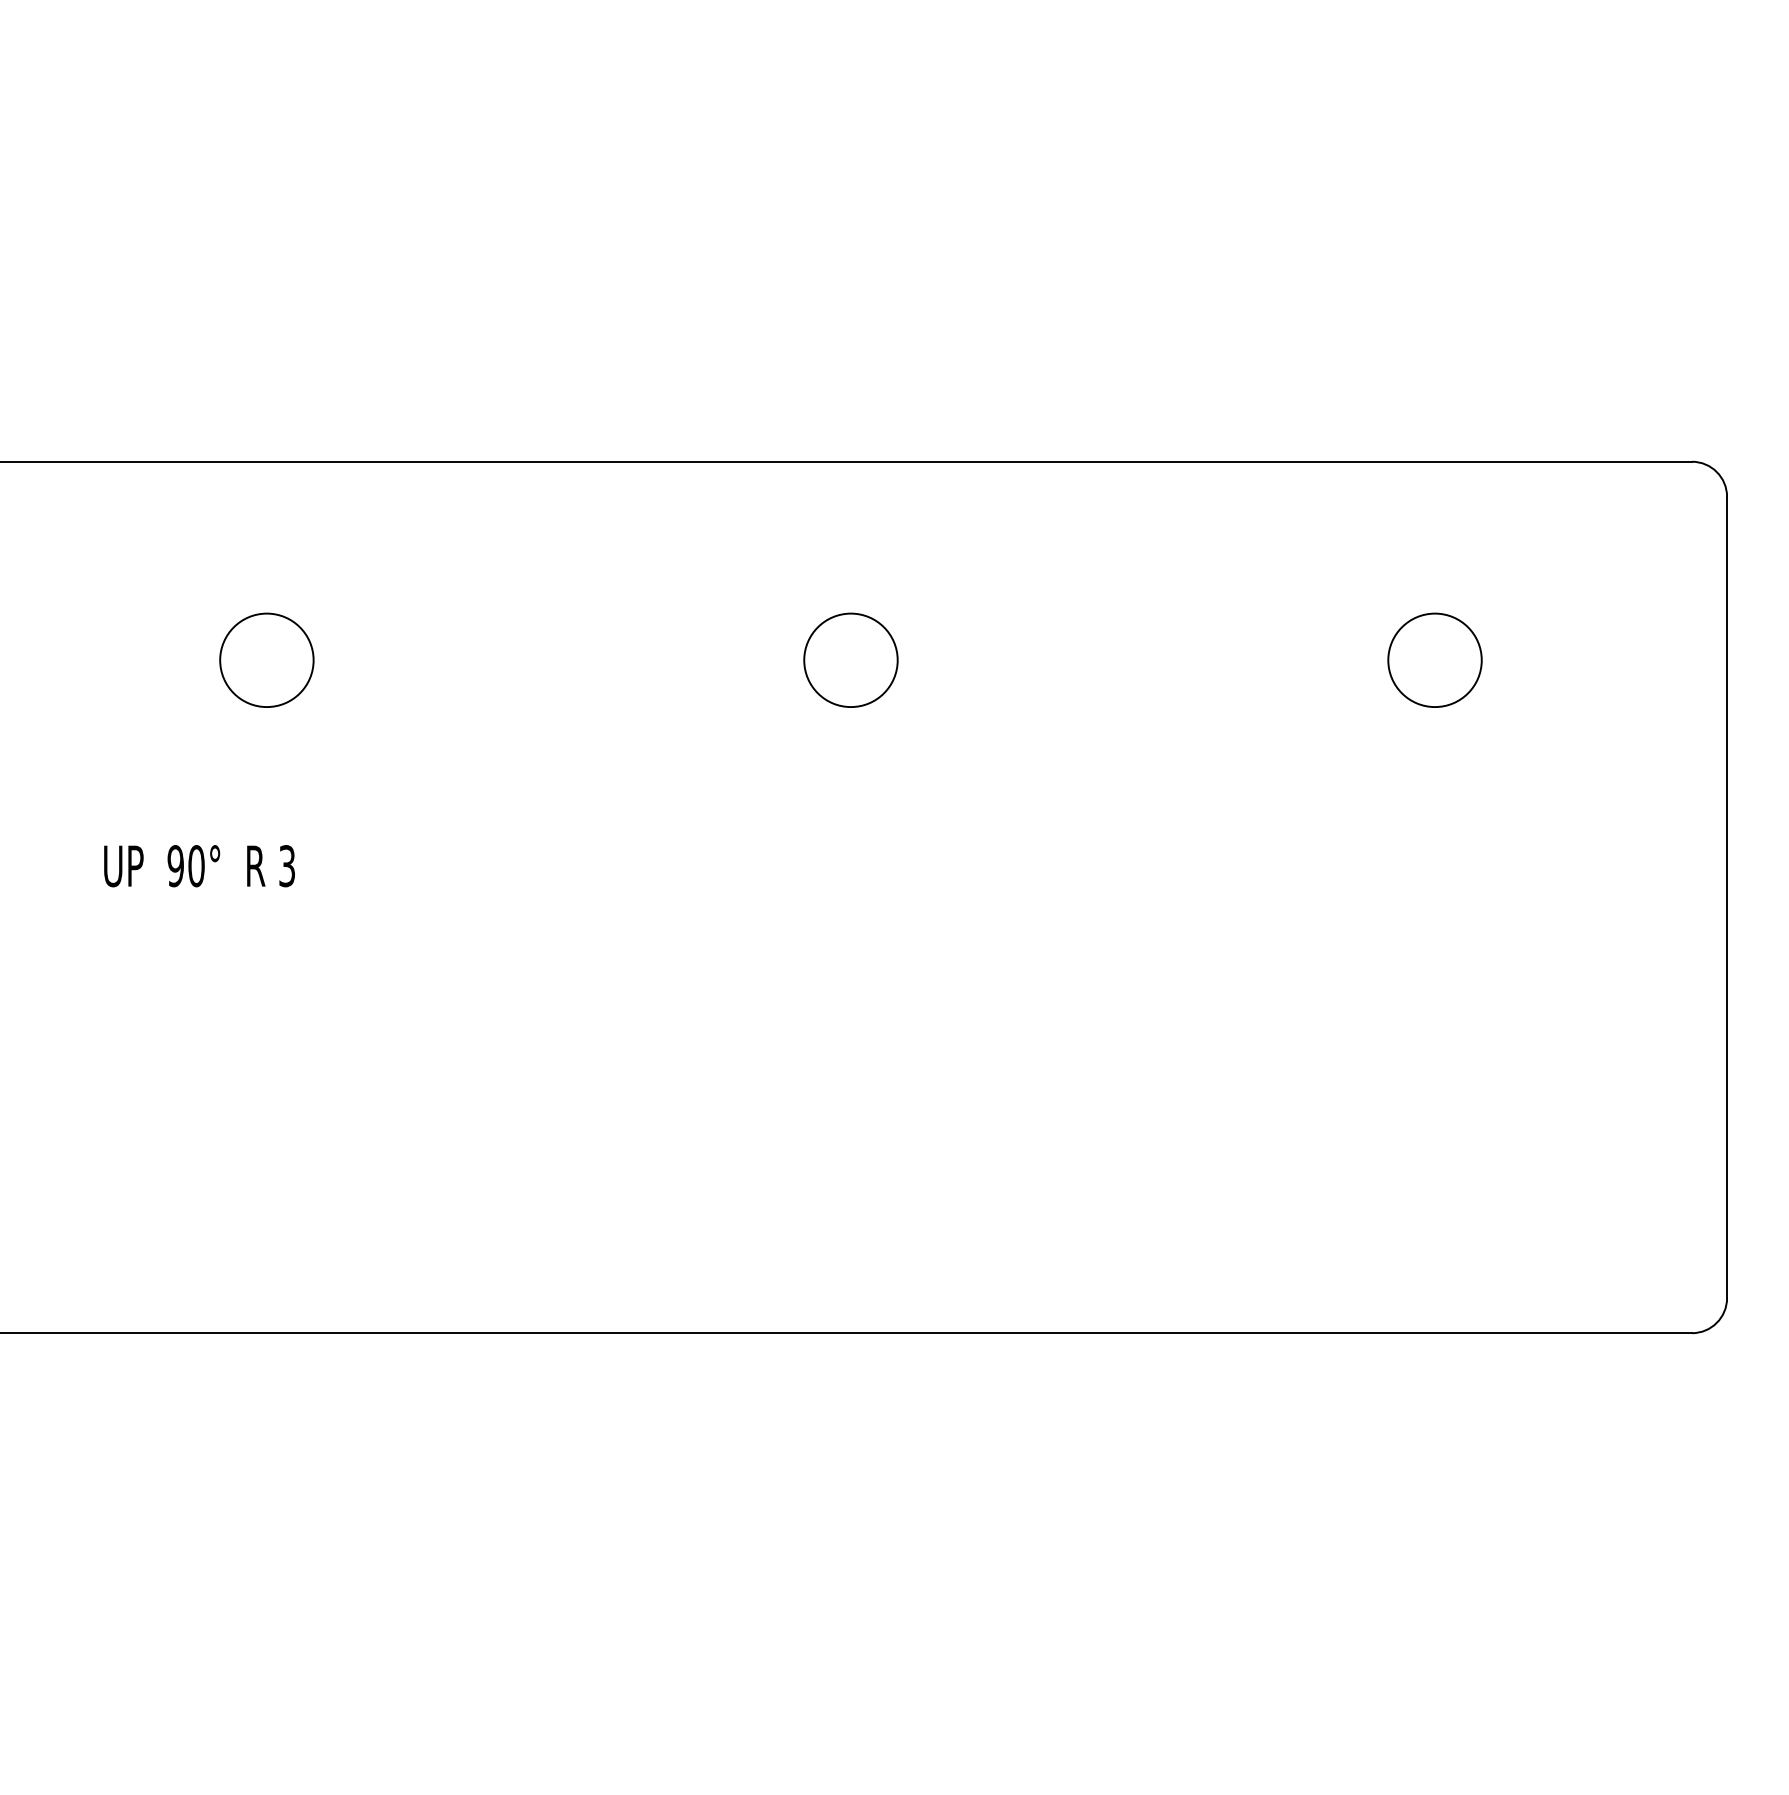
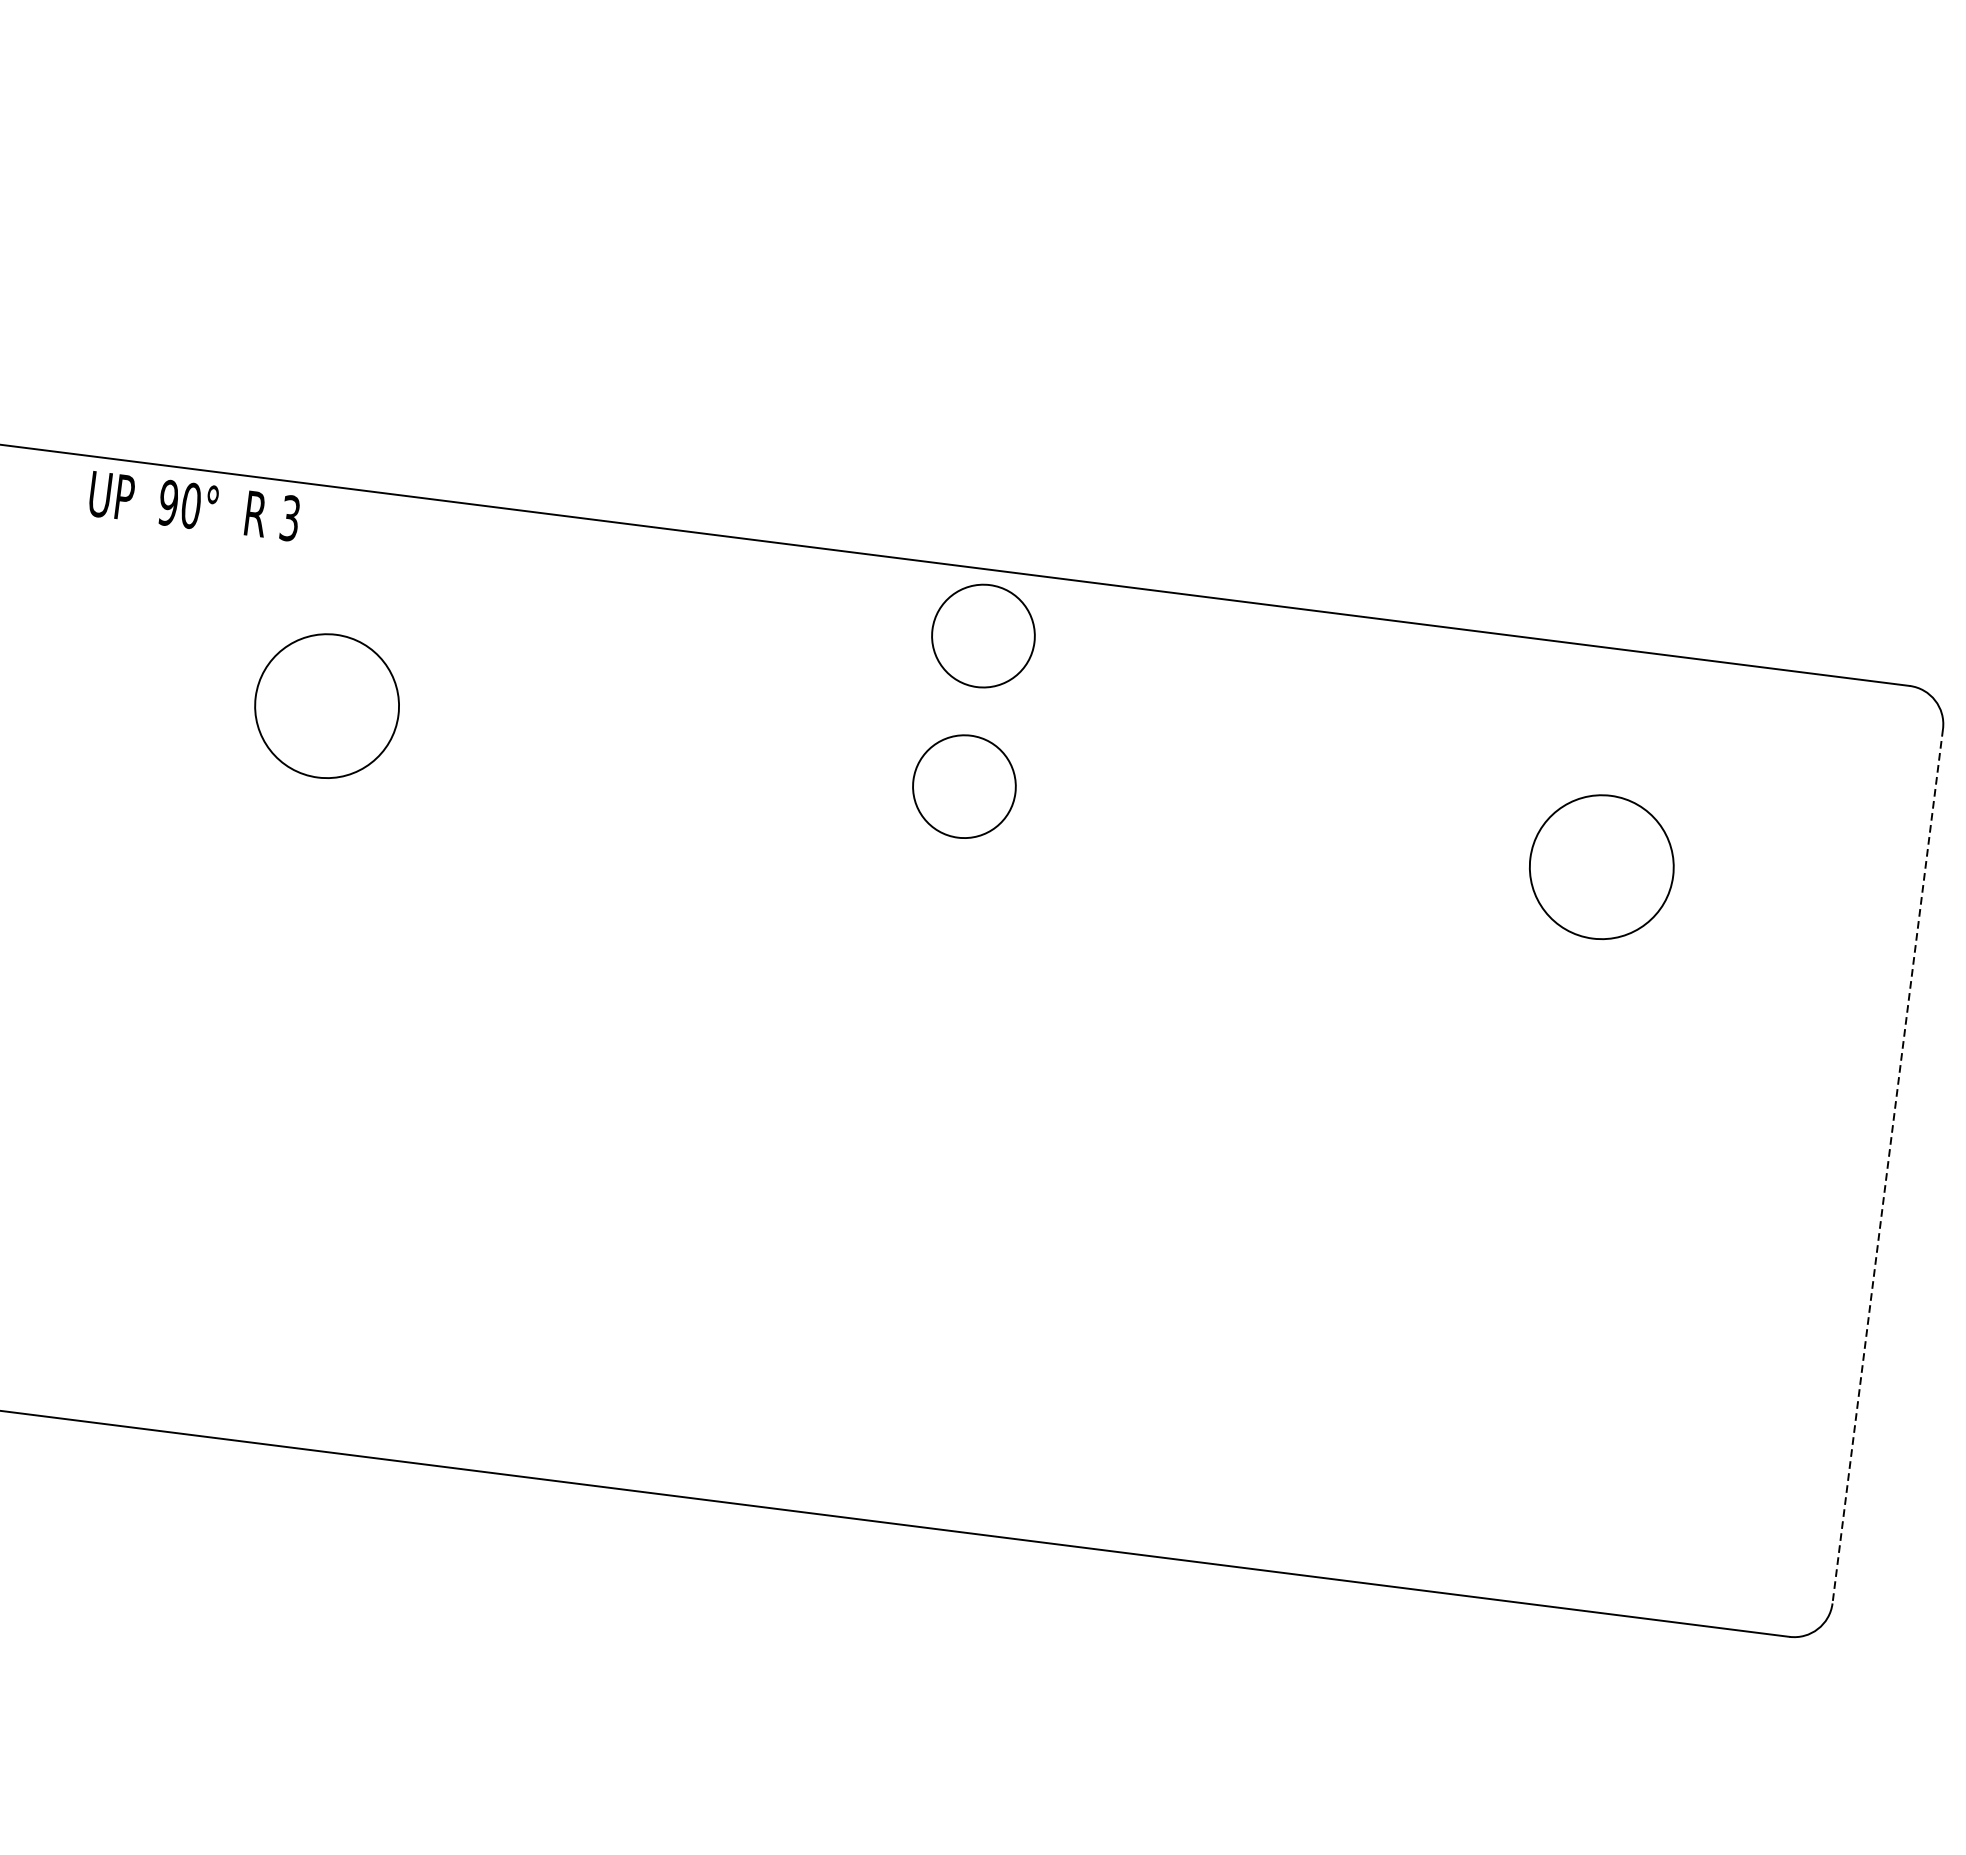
circle: (850, 521) -> (983, 635), added
circle: (266, 660) -> (326, 706), size x1.4
circle: (1434, 660) -> (1601, 867), size x1.4
text: (199, 866) -> (194, 506), moved
line: (1727, 897) -> (1888, 1166), solid -> dashed

